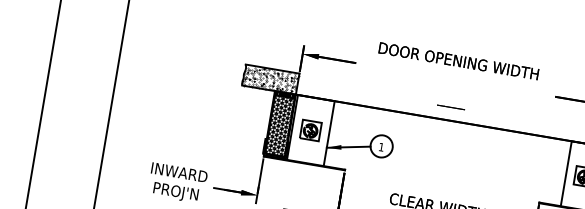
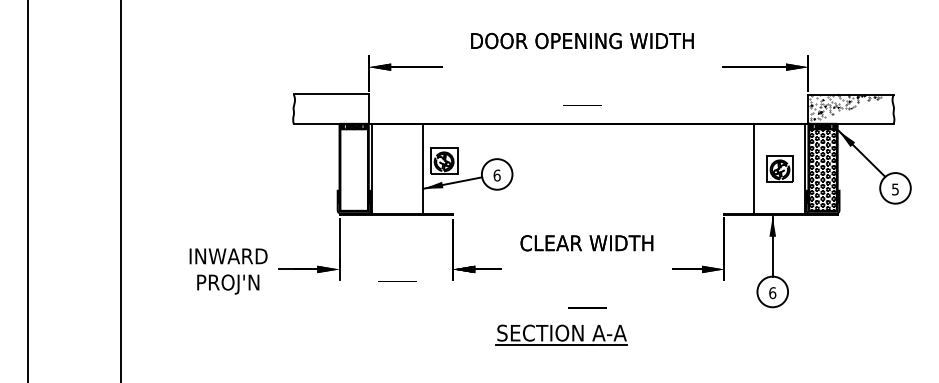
hatch: (270, 79) -> (330, 108), removed
hatch: (279, 125) -> (353, 169), removed
part: (311, 130) -> (444, 160), moved
text: (381, 147) -> (496, 175), 1 -> 6

